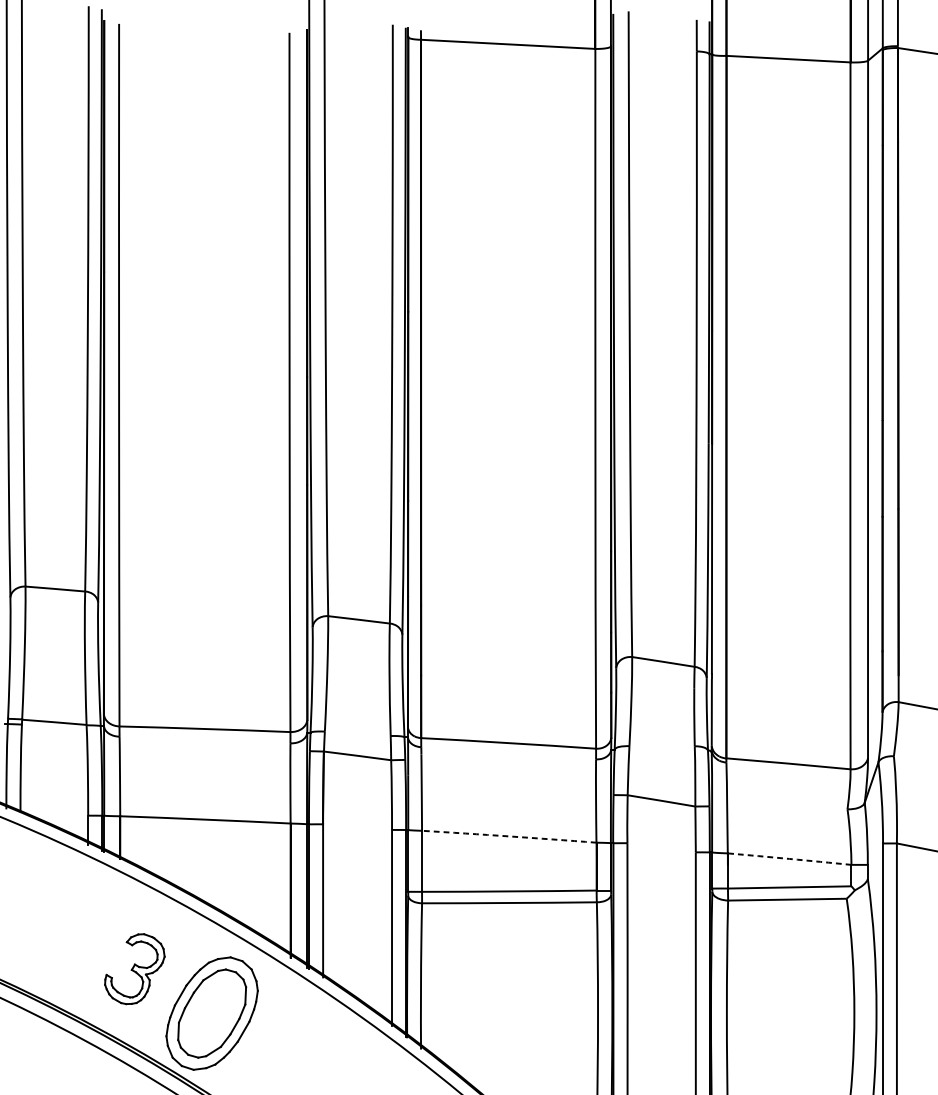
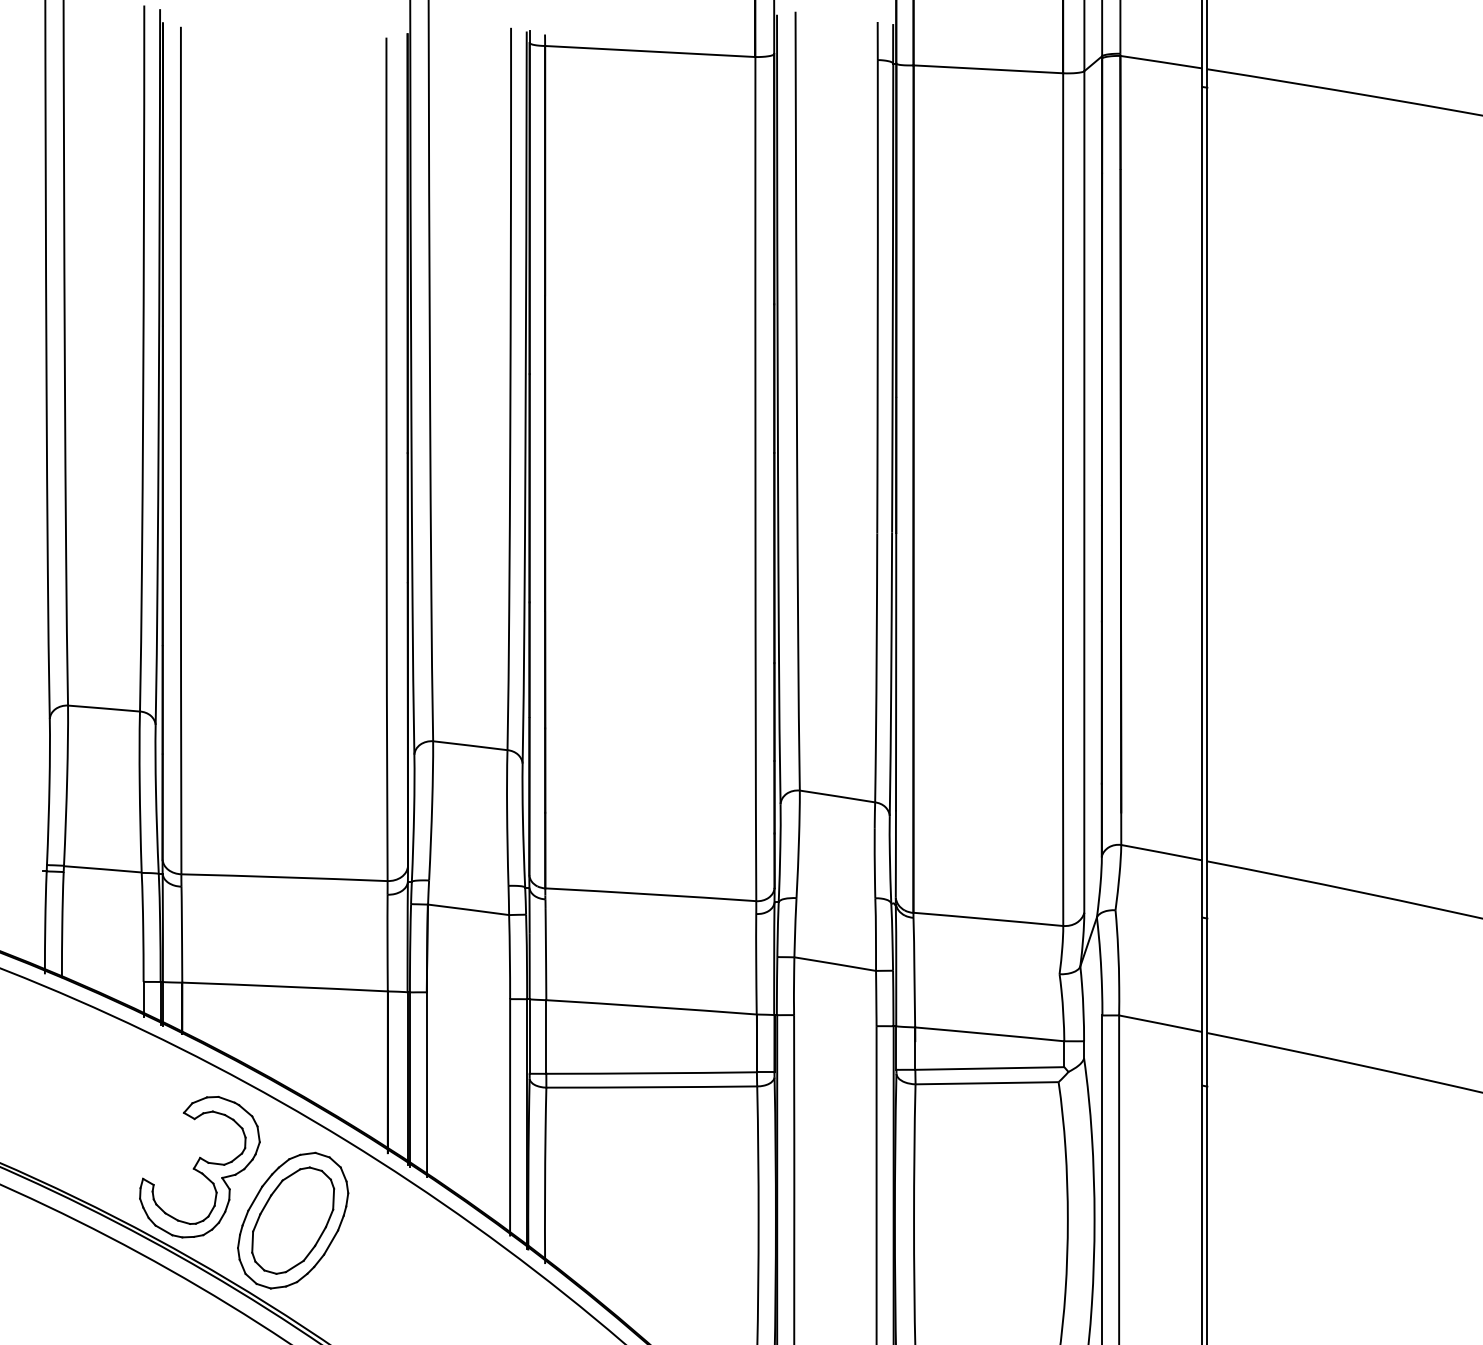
arc: (509, 836) -> (651, 1006), dashed -> solid
arc: (789, 859) -> (989, 1034), dashed -> solid
part: (134, 968) -> (199, 1166), size x1.67

